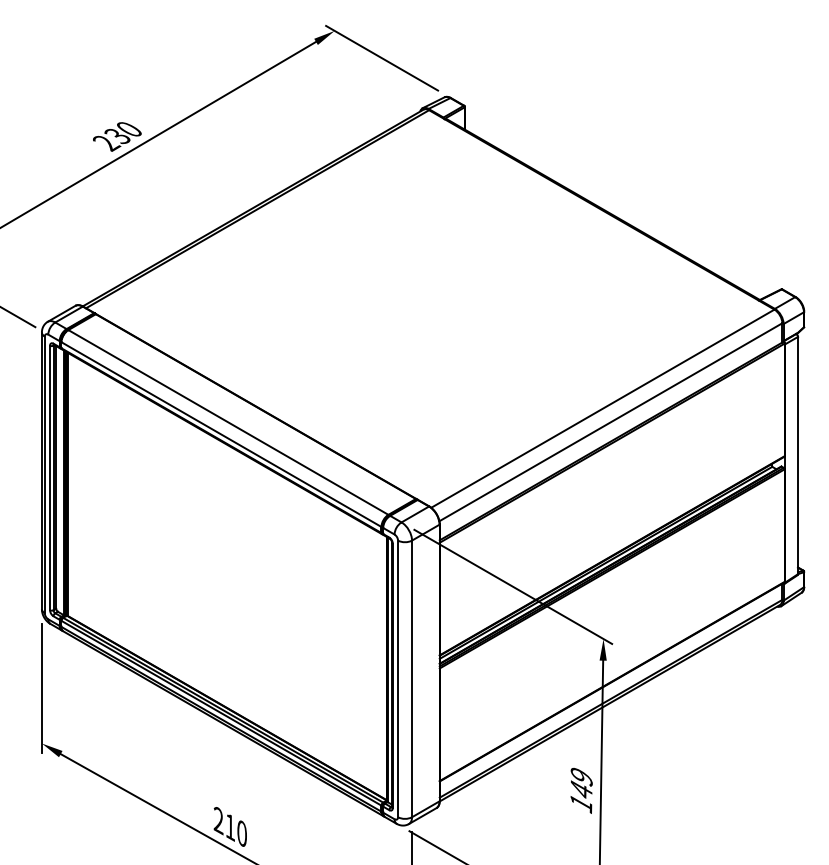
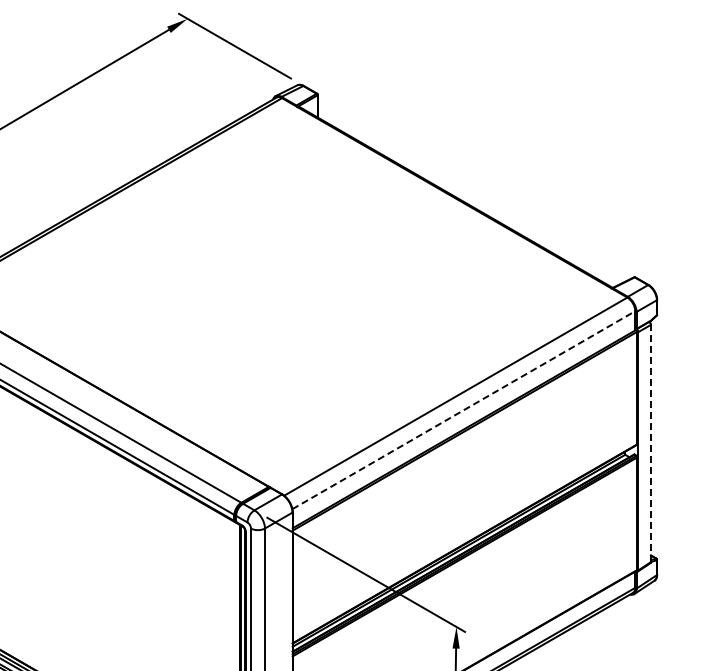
line: (610, 422) -> (463, 410), solid -> dashed
line: (798, 455) -> (651, 443), solid -> dashed

